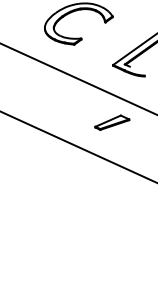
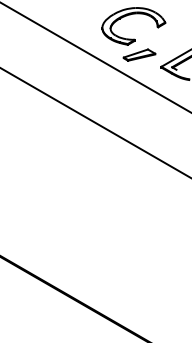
part: (112, 121) -> (139, 54), moved

